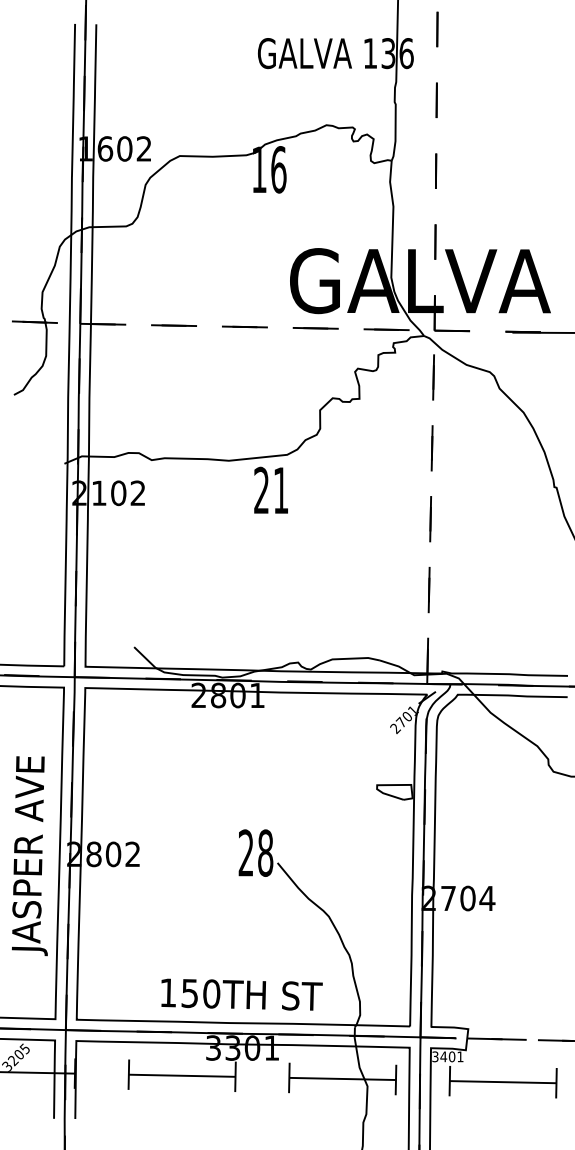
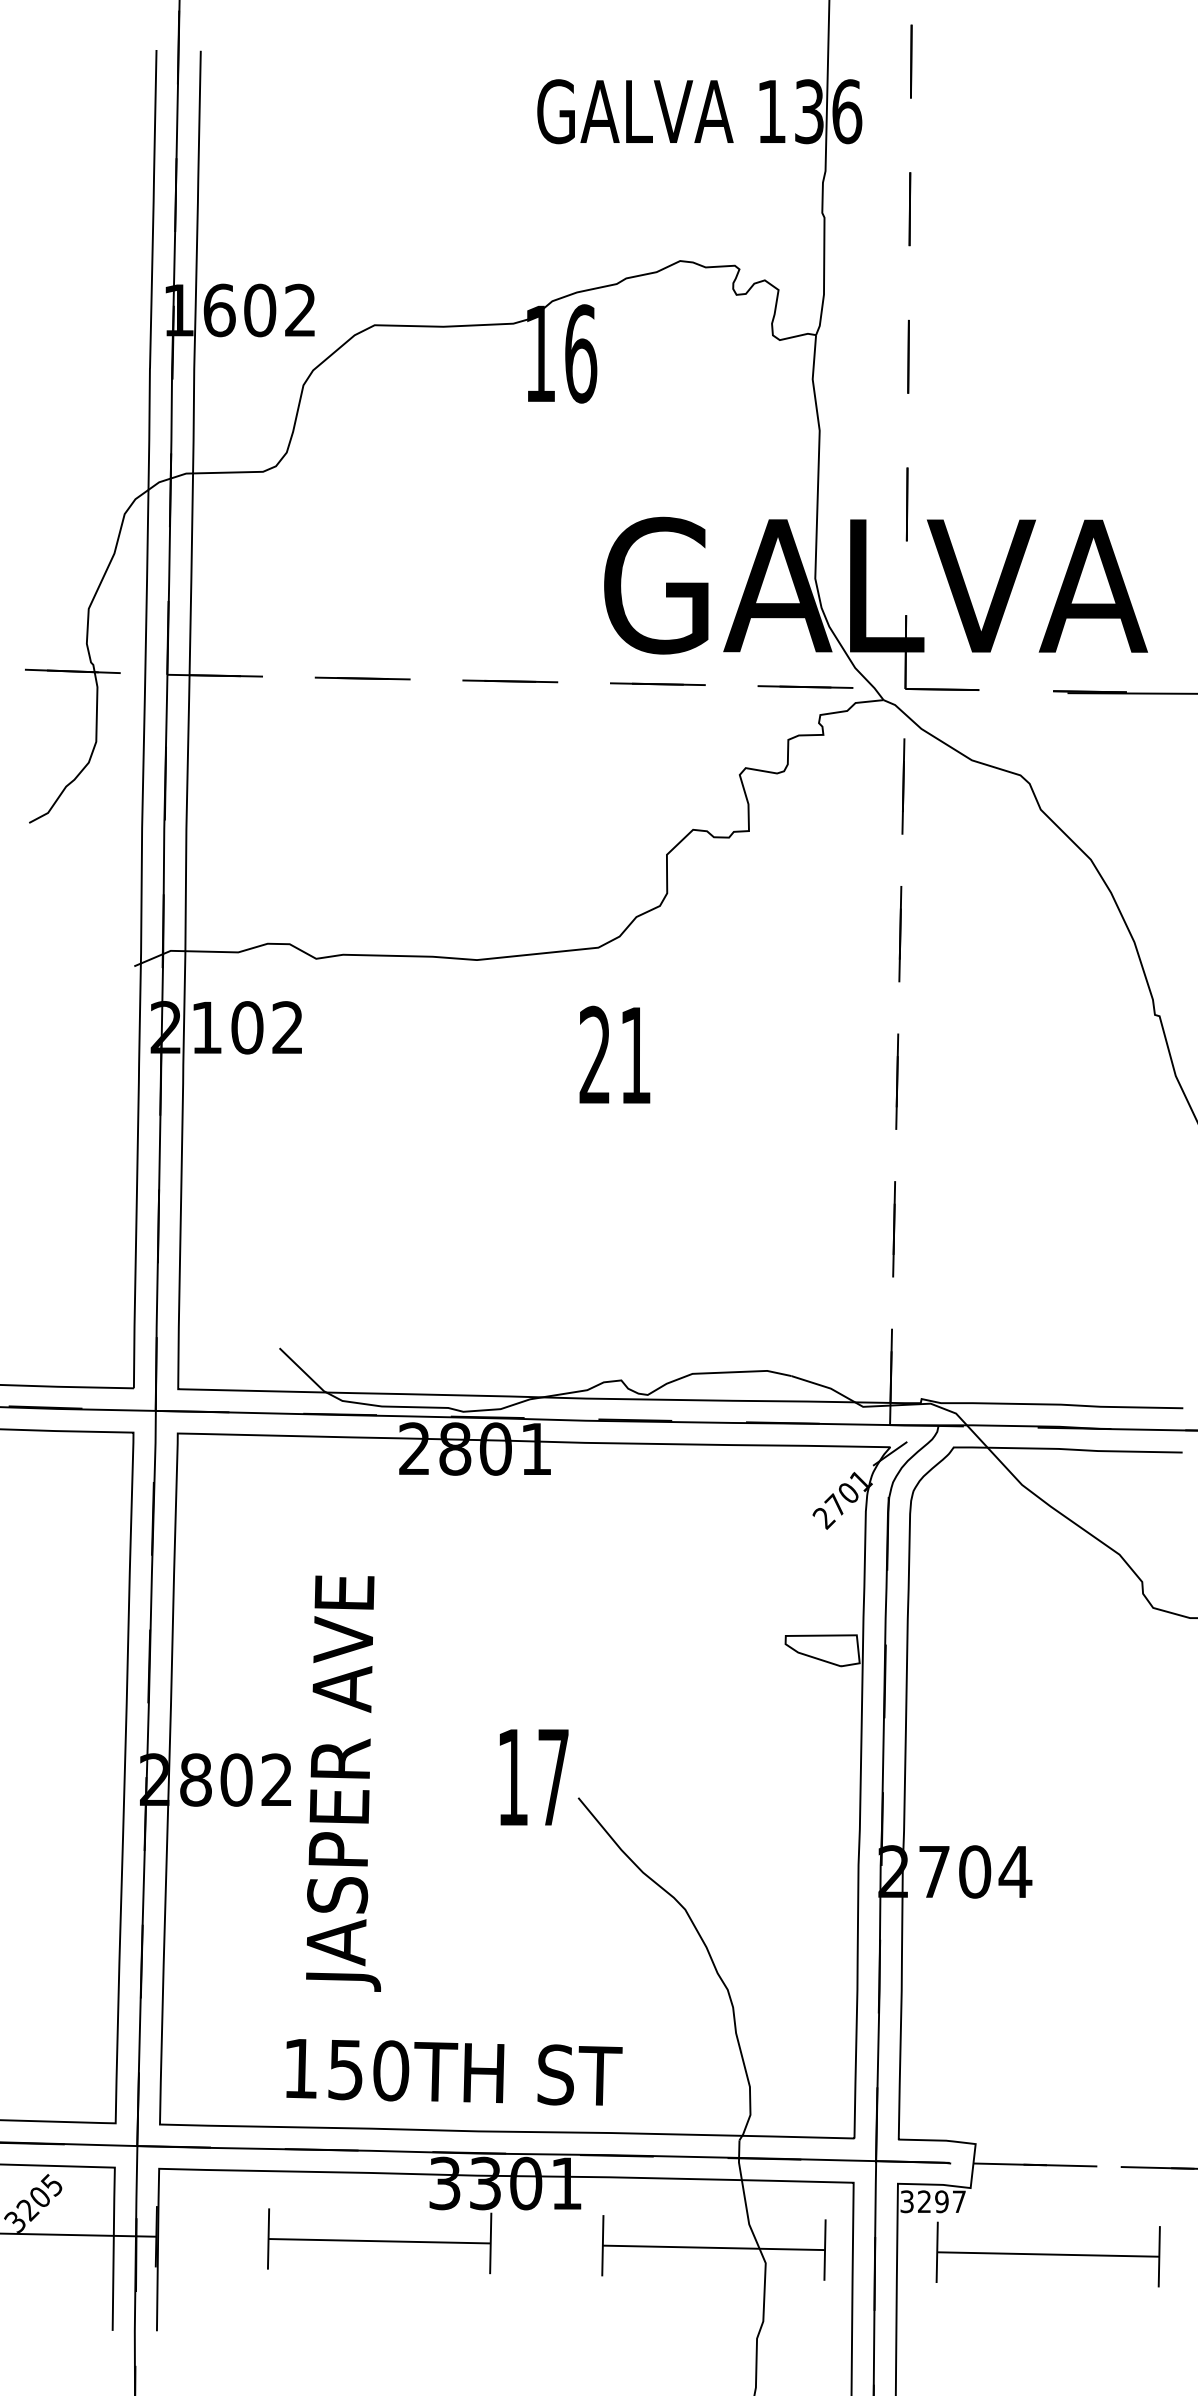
text: (270, 489) -> (613, 1053), moved
text: (255, 852) -> (532, 1776), 28 -> 17
text: (29, 856) -> (342, 1784), moved
text: (241, 994) -> (453, 2071), moved
text: (451, 1056) -> (940, 2201), 3401 -> 3297

